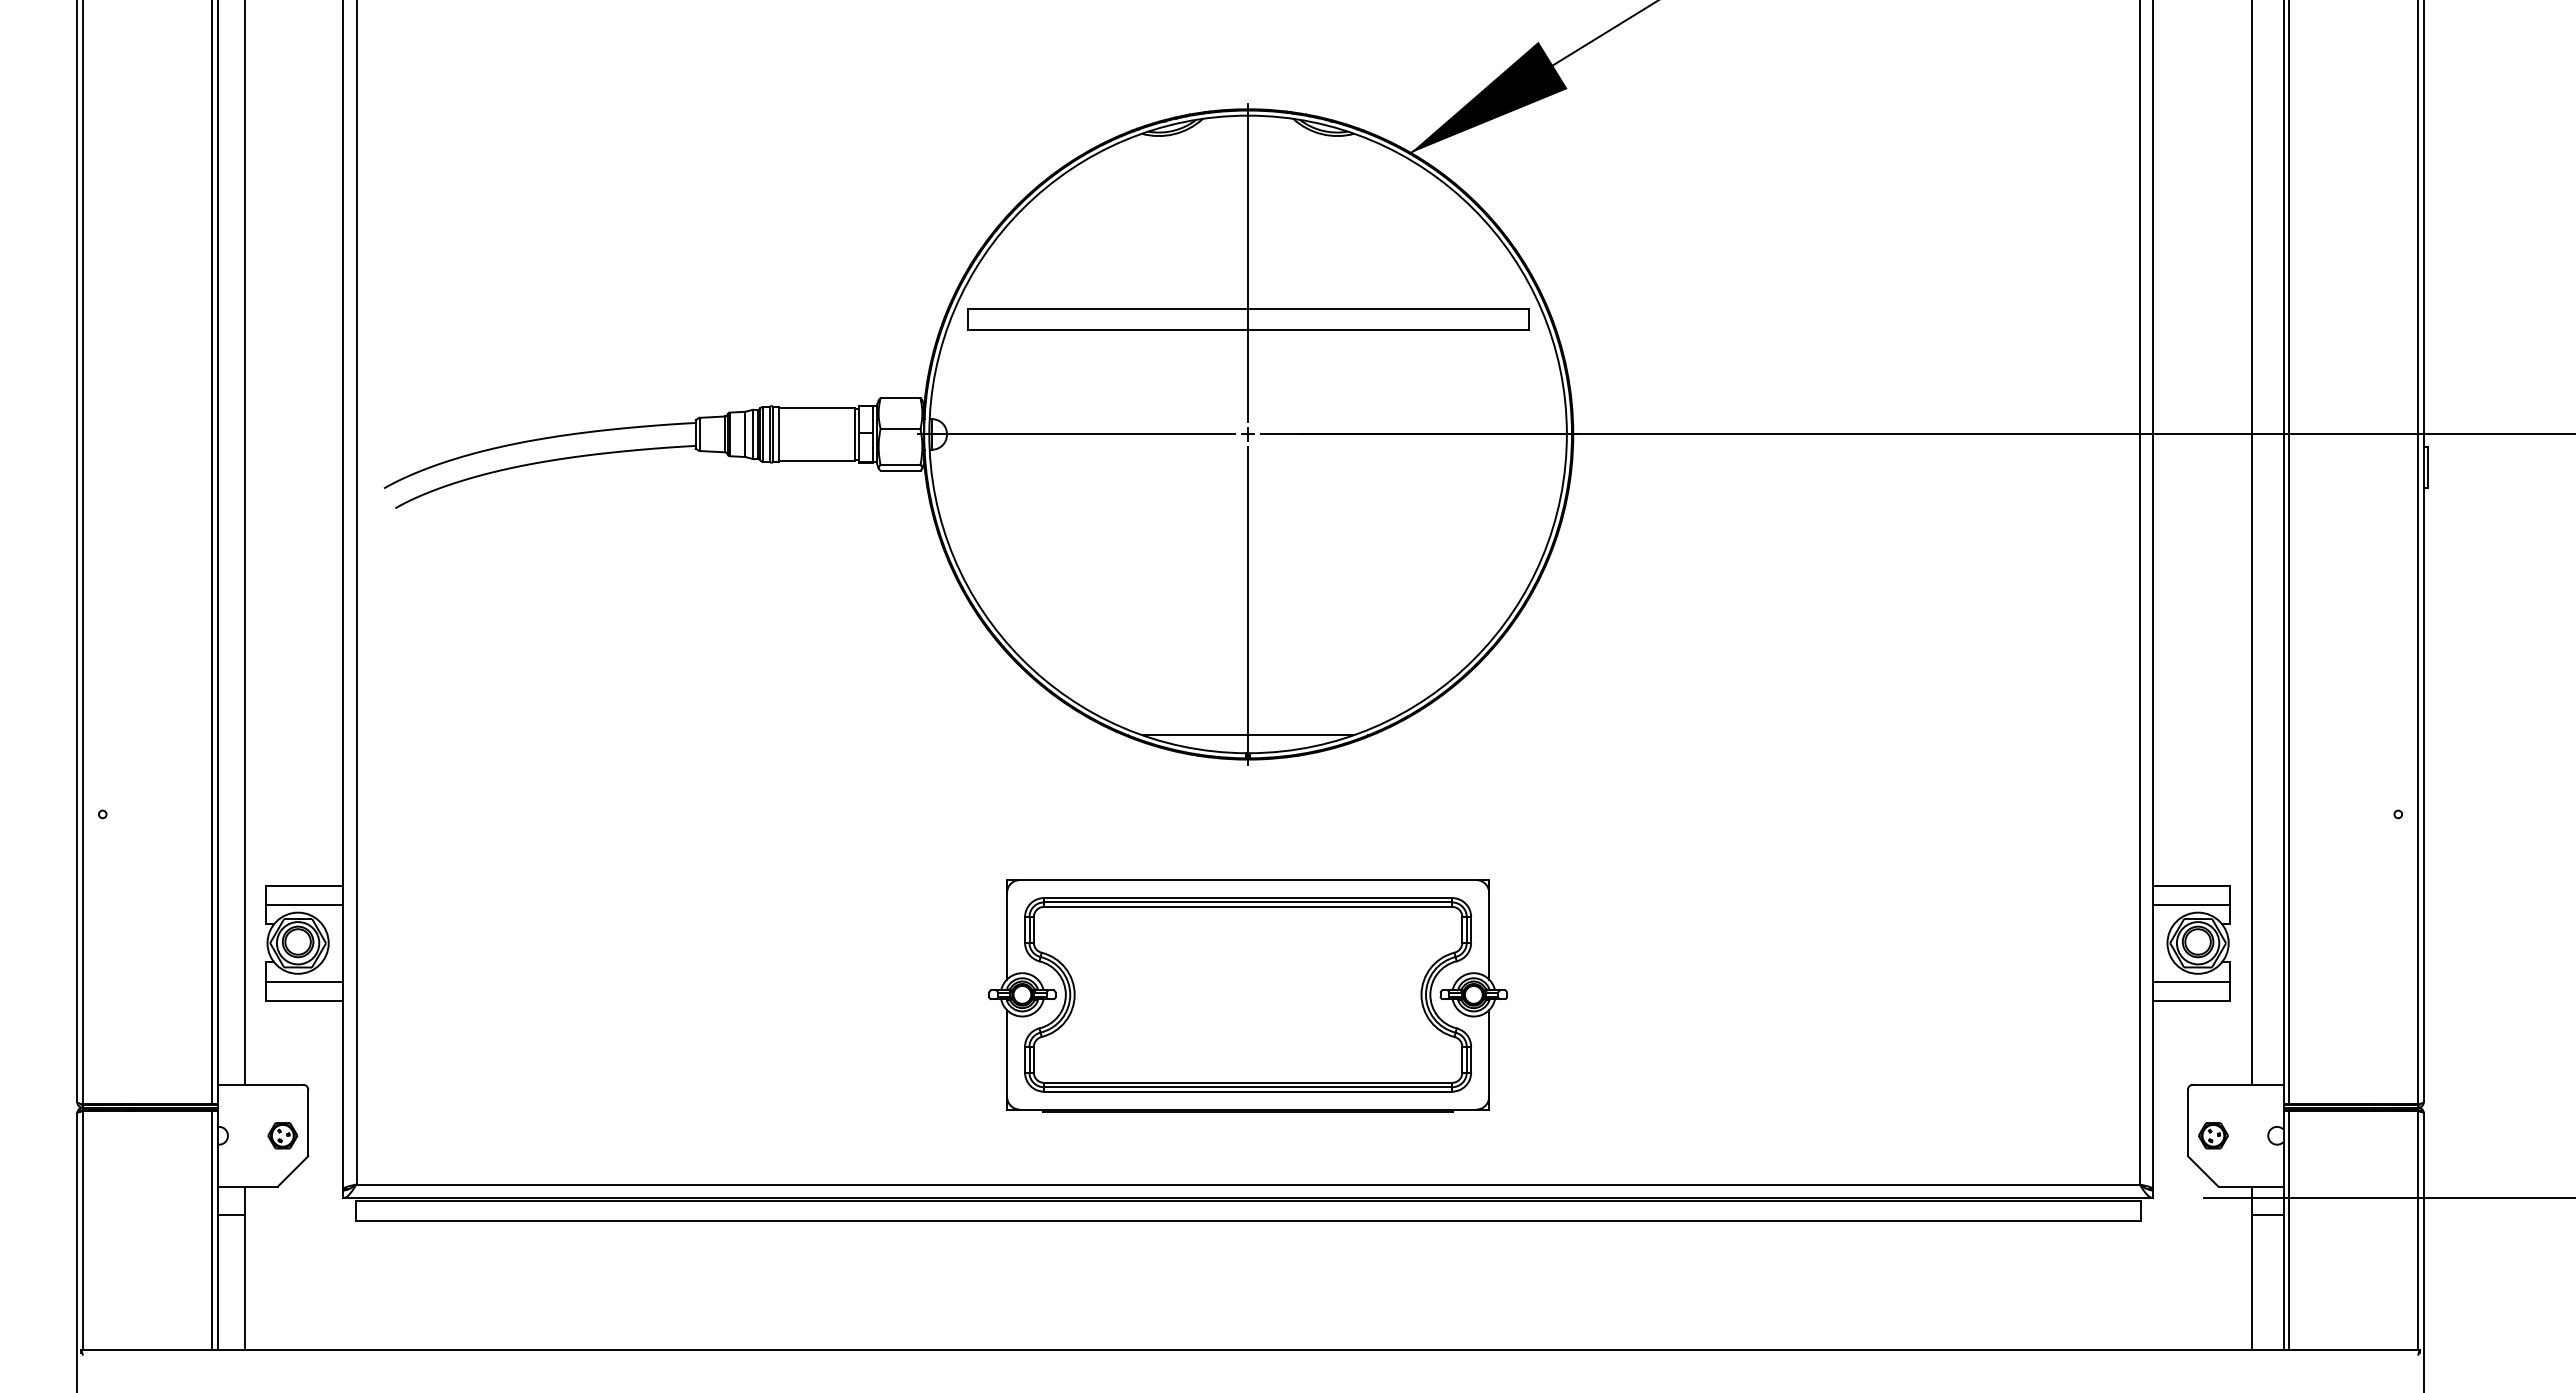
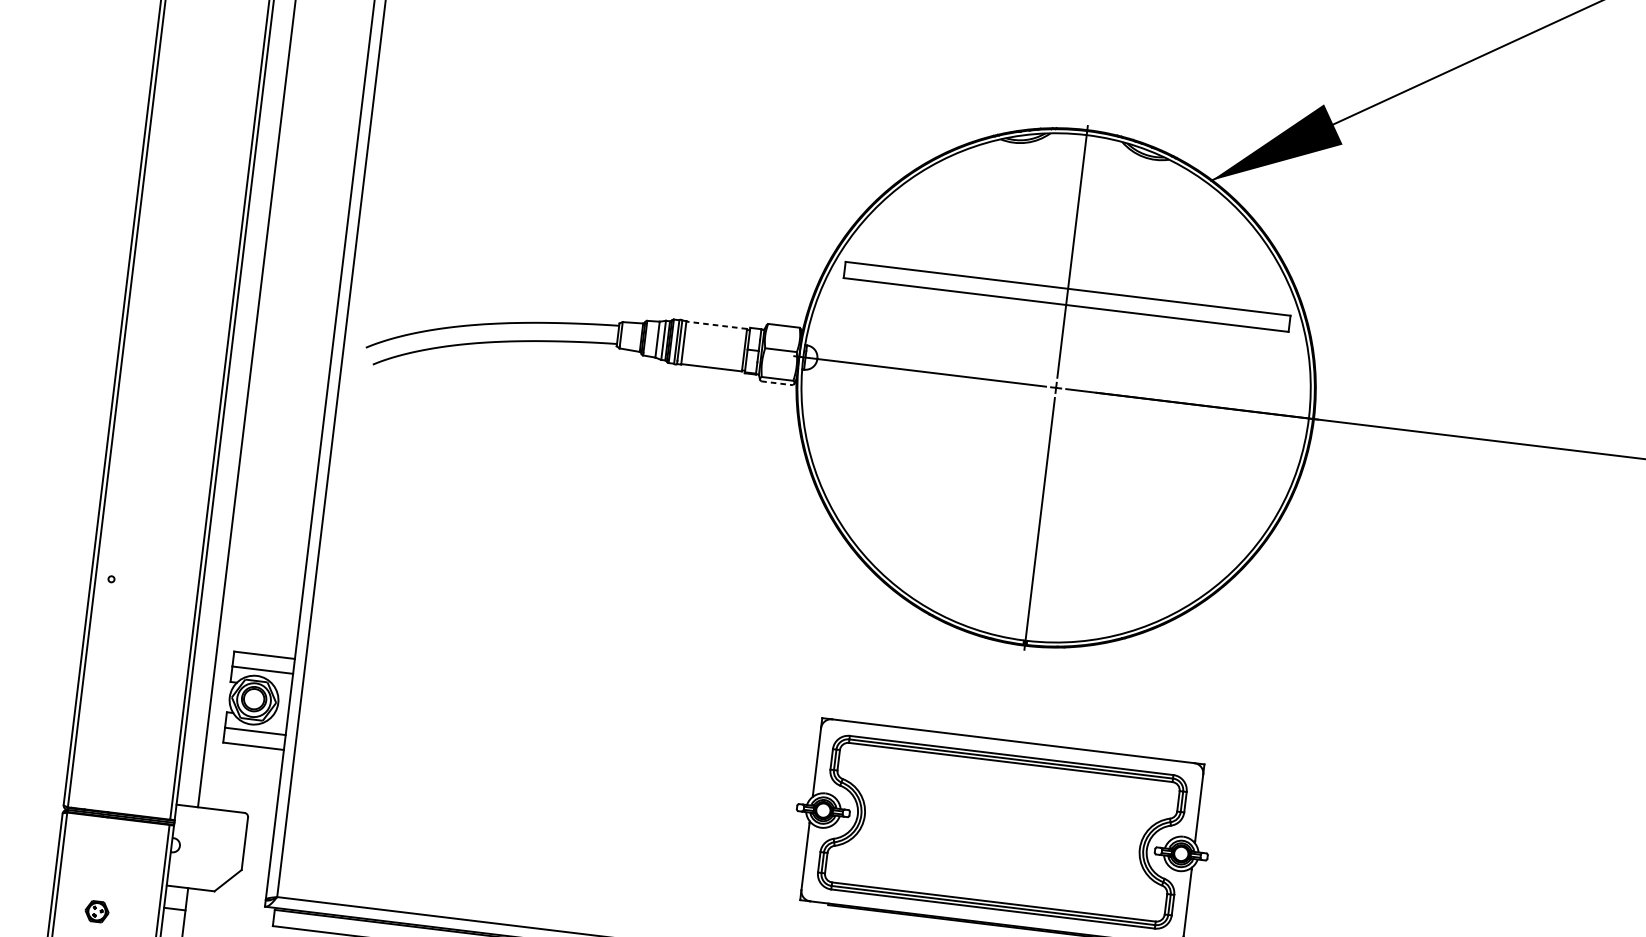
line: (816, 407) -> (716, 325), solid -> dashed
line: (900, 470) -> (777, 383), solid -> dashed
line: (1247, 735) -> (1026, 626), removed
part: (282, 1135) -> (96, 911), moved

